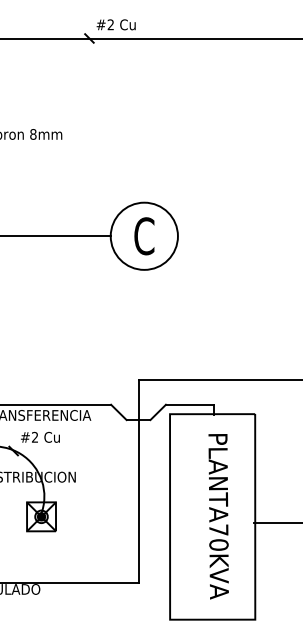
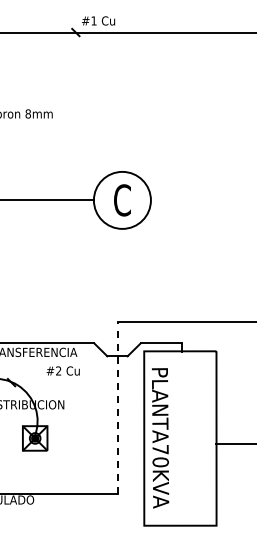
text: (110, 24) -> (93, 20), #2 -> #1
text: (39, 436) -> (62, 370), moved
line: (138, 481) -> (117, 408), solid -> dashed
text: (218, 516) -> (160, 438), moved

